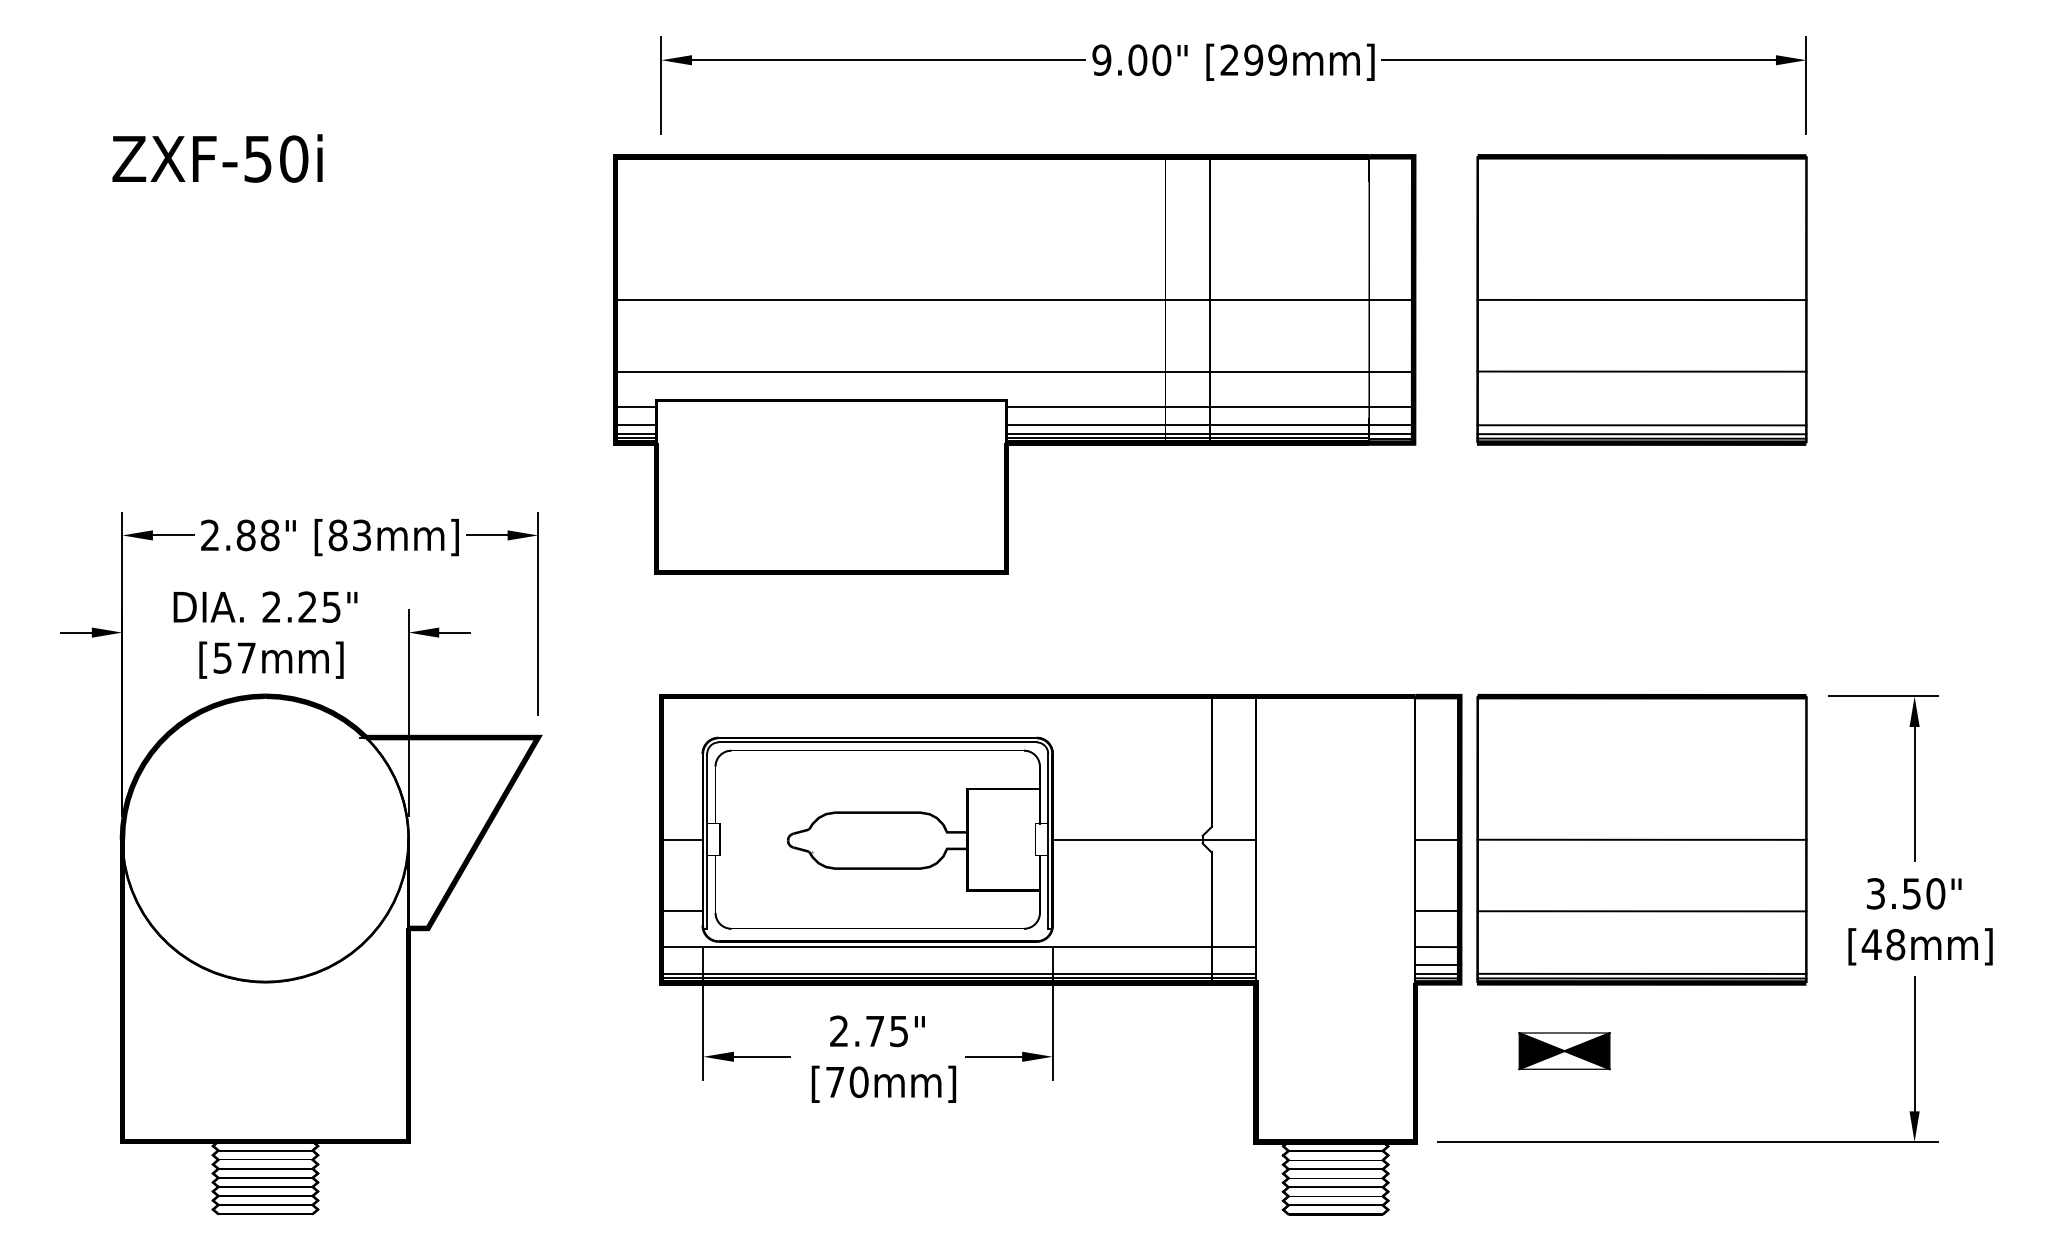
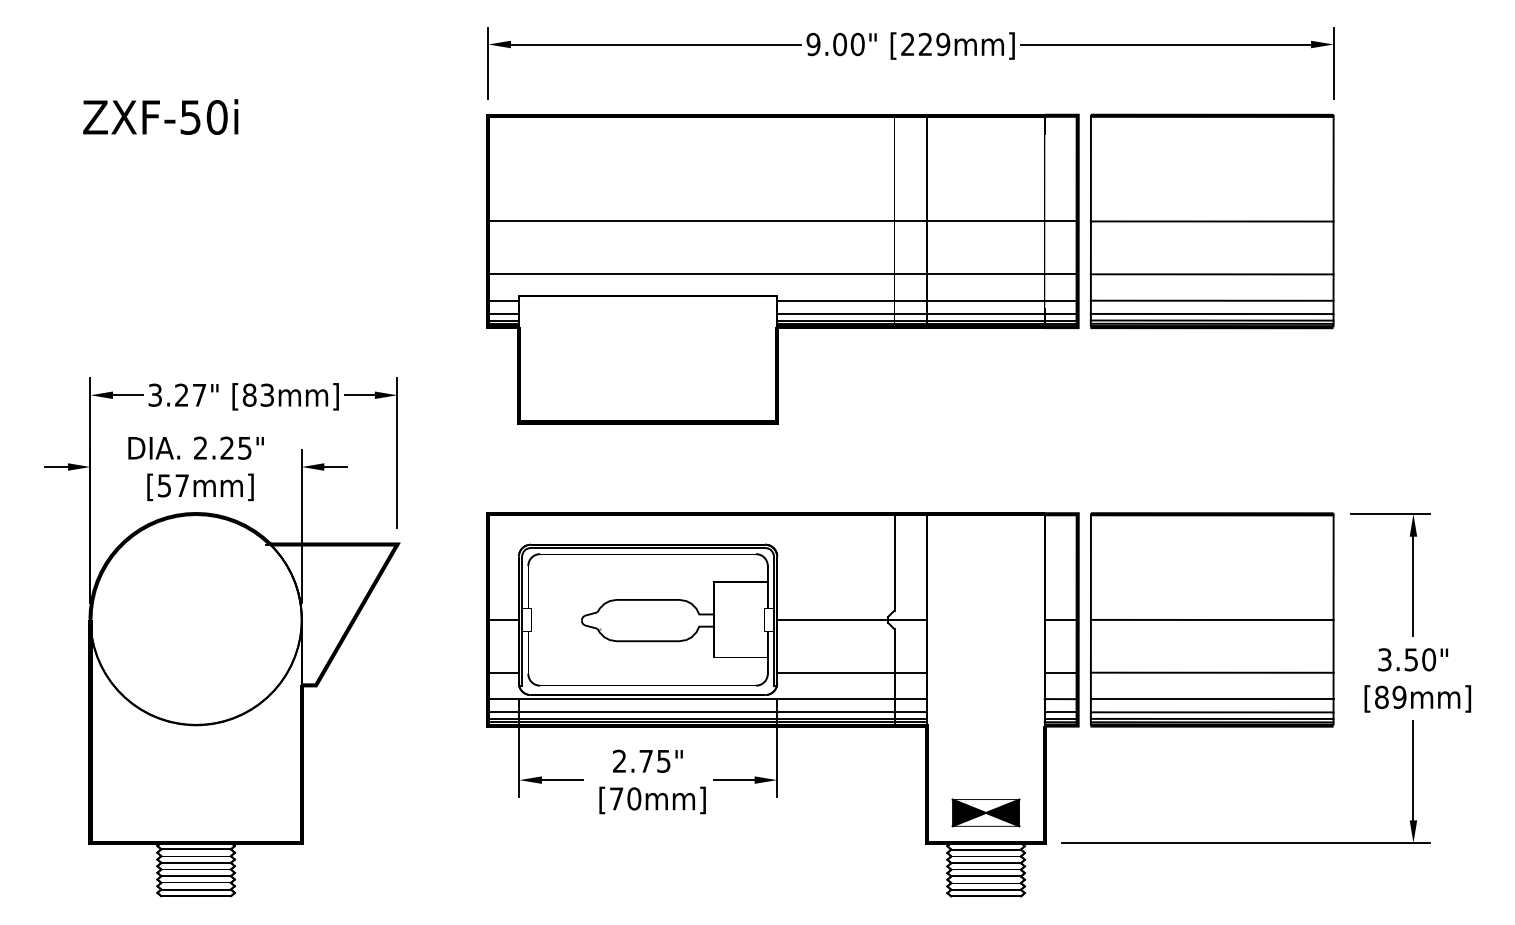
text: (1253, 60) -> (925, 44), [299mm] -> [229mm]
part: (1013, 363) -> (782, 268), moved
line: (1641, 407) -> (1211, 300), added
text: (240, 534) -> (177, 394), 2.88" -> 3.27"
line: (1154, 910) -> (852, 672), added
text: (1883, 943) -> (1390, 696), [48mm] -> [89mm]
line: (1641, 947) -> (1211, 699), added
line: (958, 965) -> (707, 712), added
line: (1641, 965) -> (1211, 712), added
part: (1563, 1050) -> (985, 812), moved

